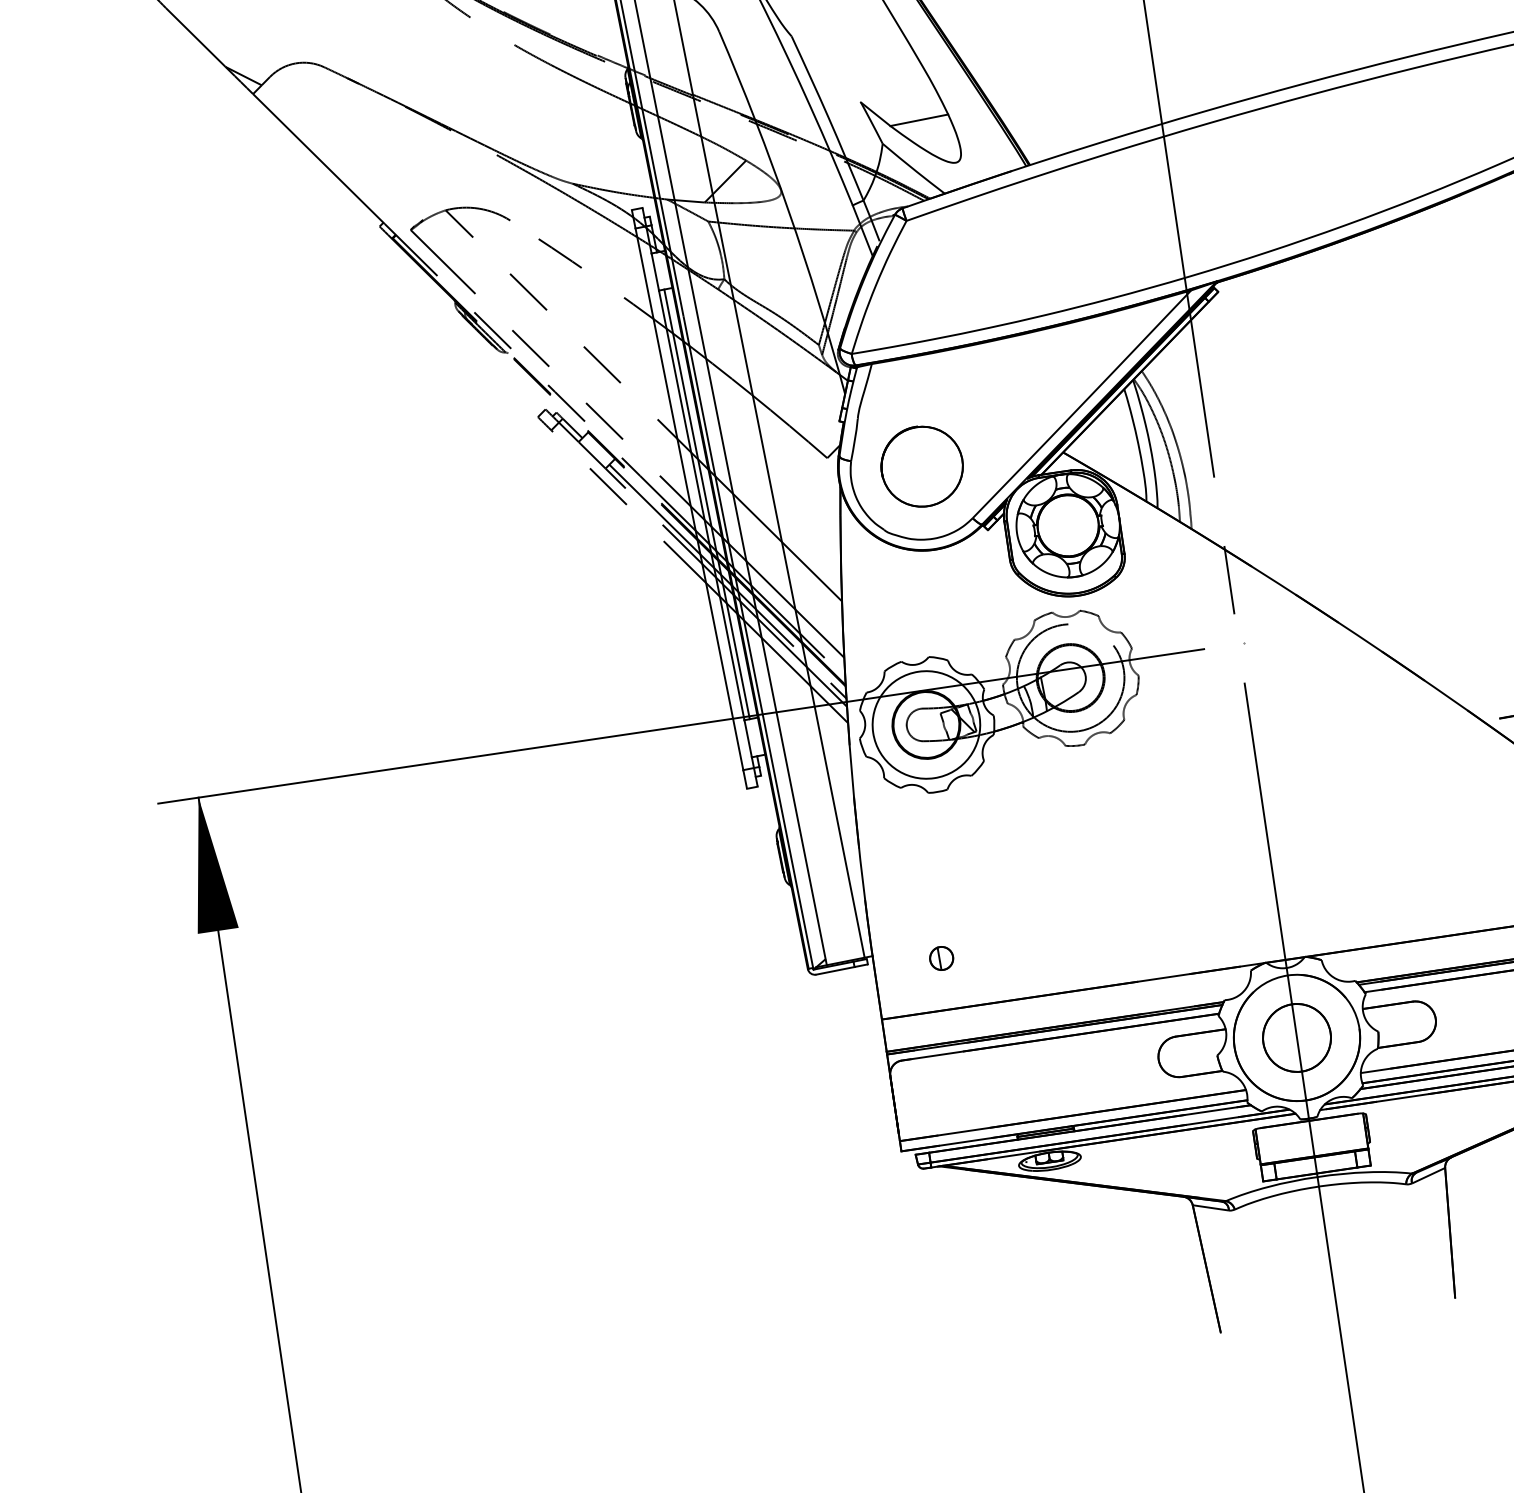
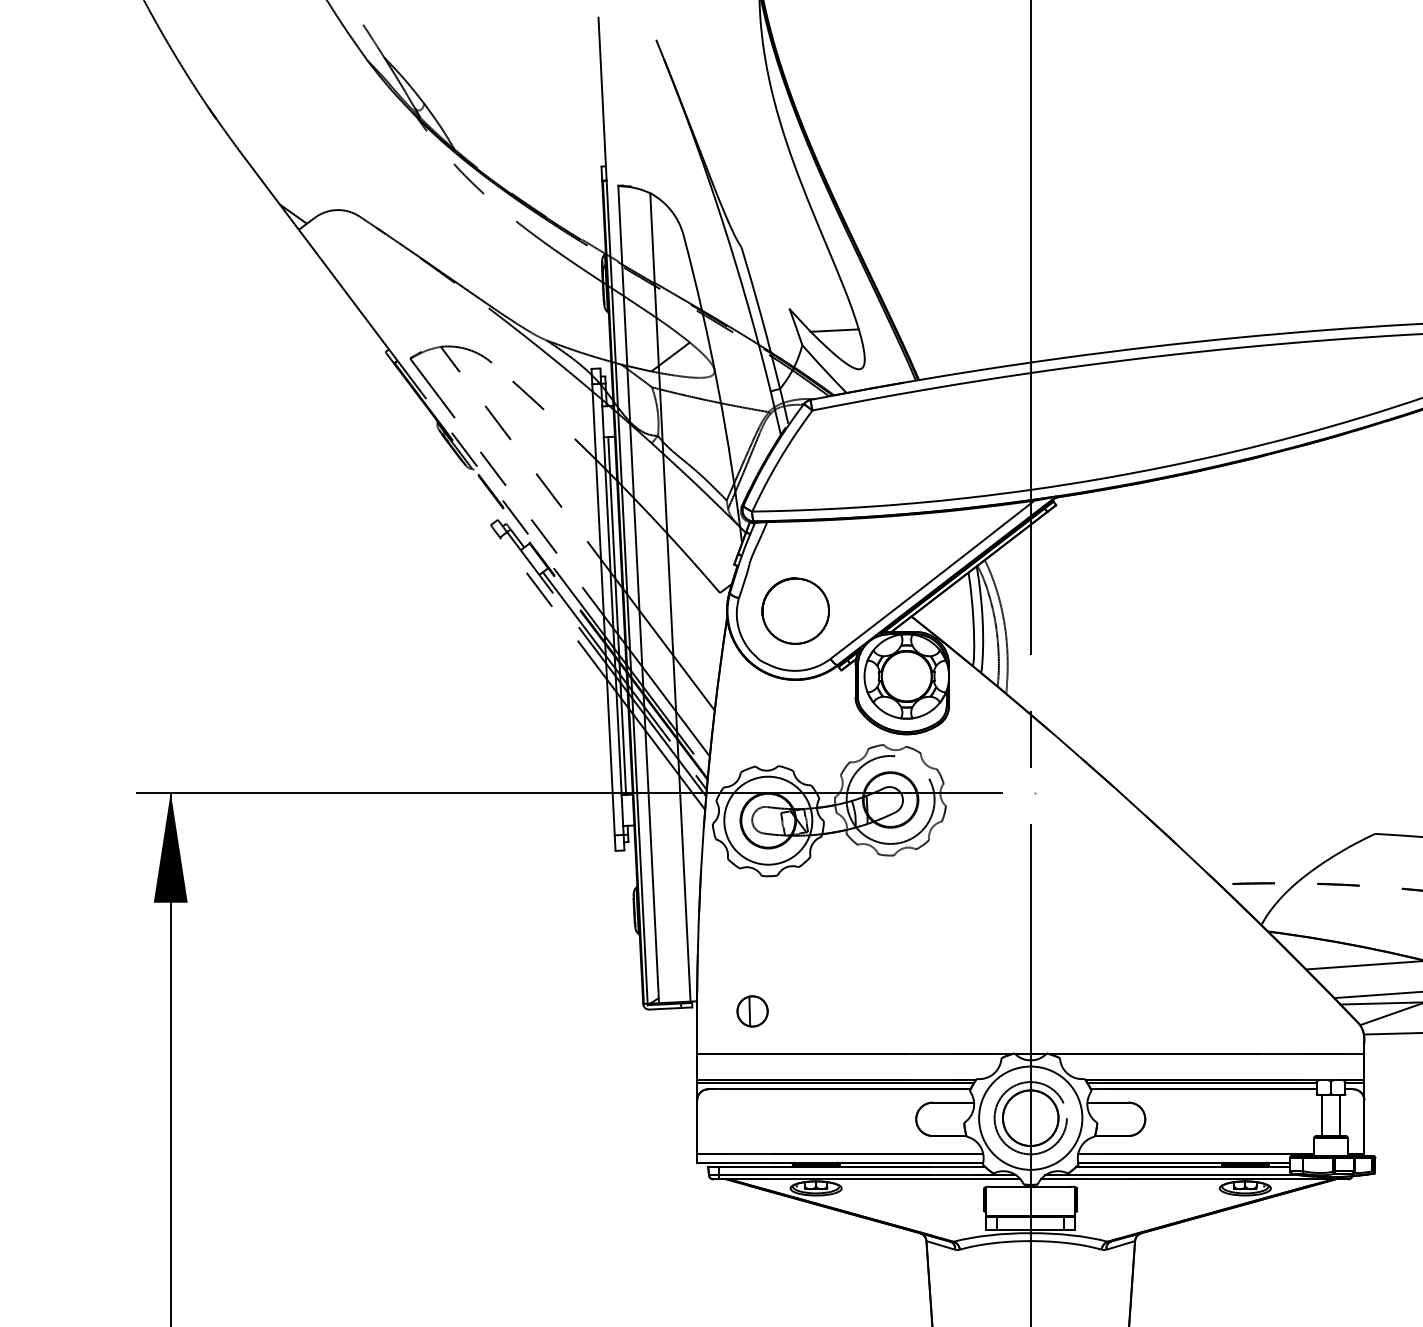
part: (941, 958) -> (752, 1011), size x1.6
circle: (1296, 1037) -> (1030, 1117), size x0.7

